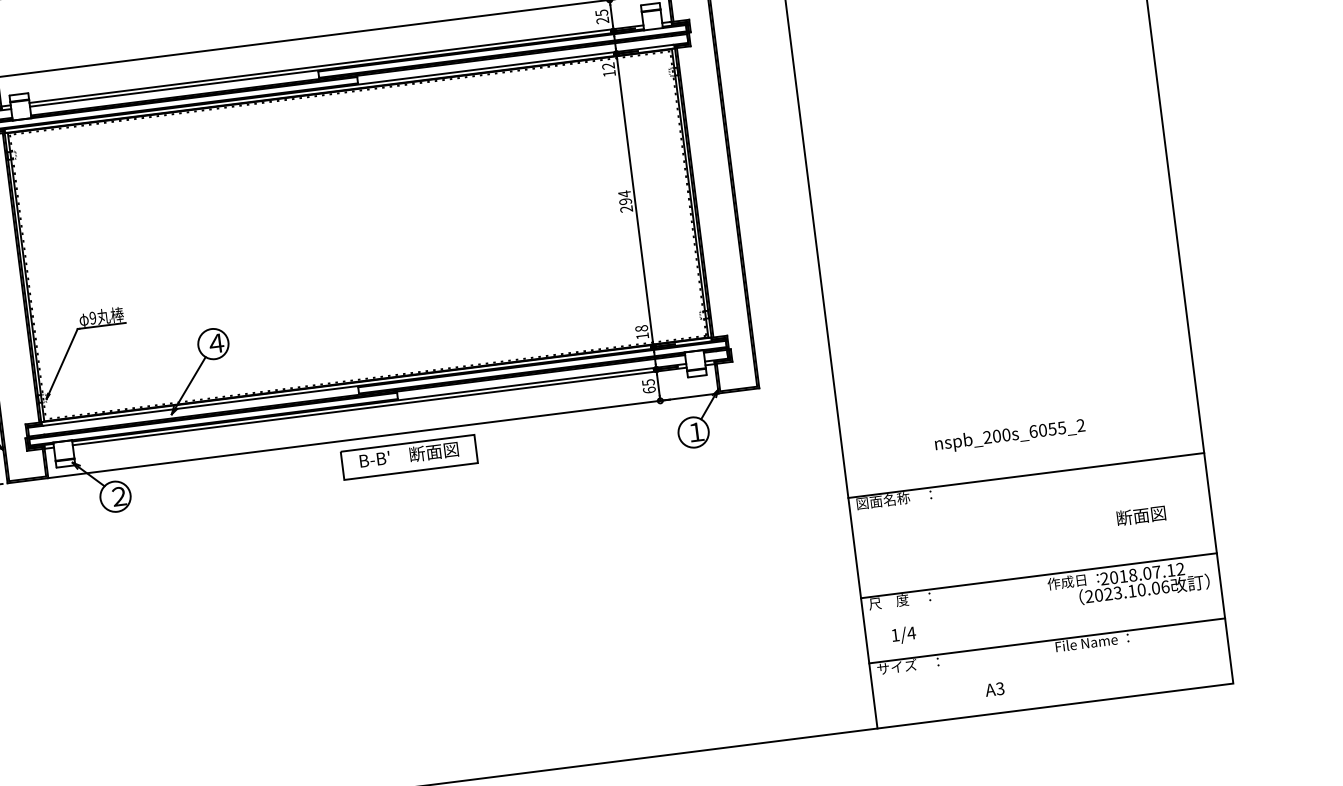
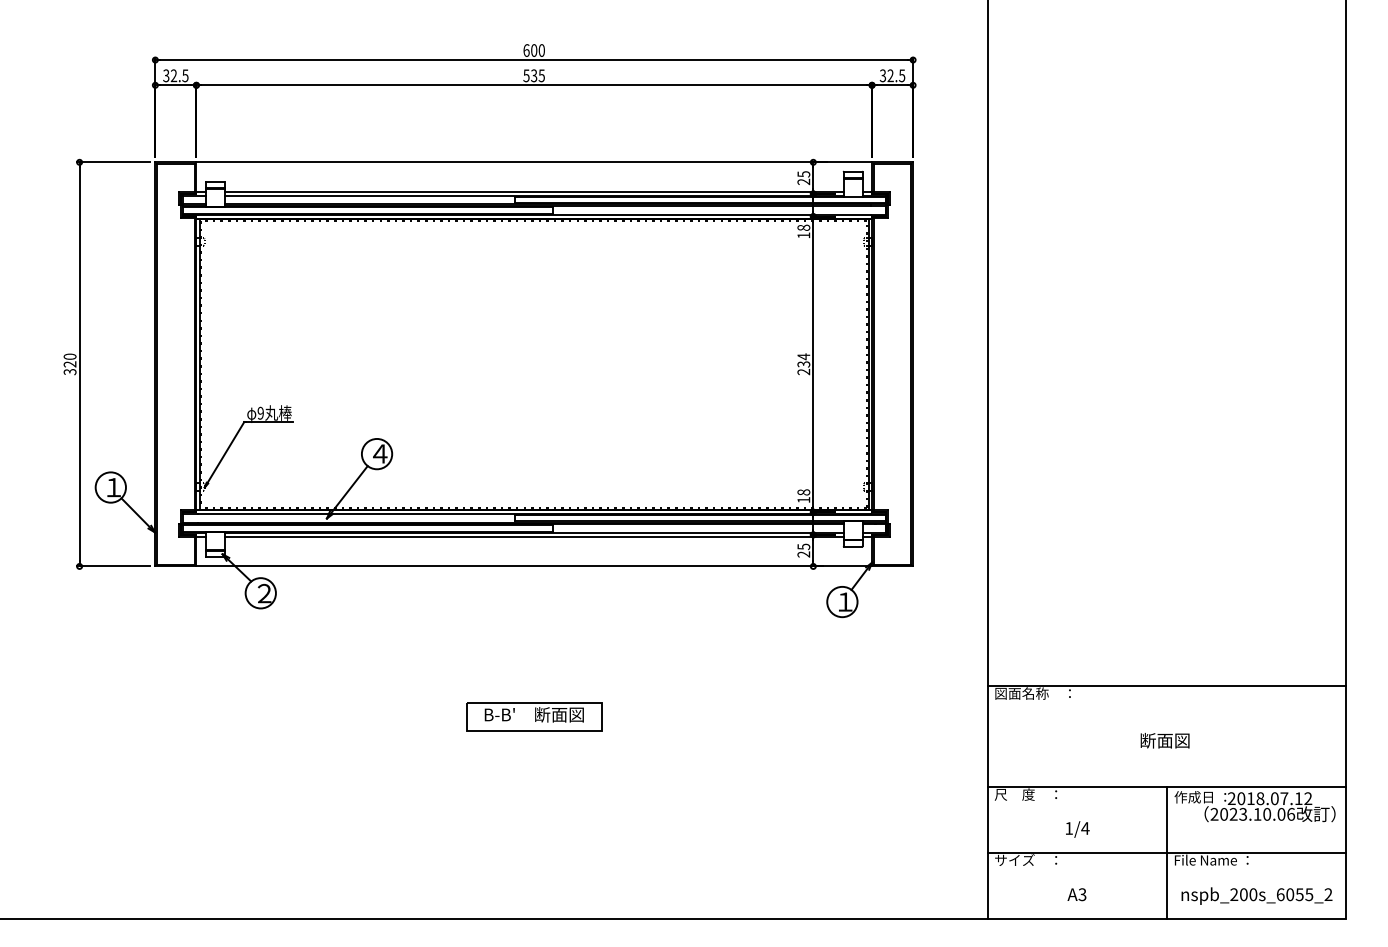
text: (608, 65) -> (803, 227), 12 -> 18
text: (625, 201) -> (803, 364), 294 -> 234
text: (649, 390) -> (803, 554), 65 -> 25
text: (1009, 435) -> (1256, 895), moved
part: (409, 456) -> (534, 716), moved
text: (1140, 515) -> (1164, 740), moved
text: (903, 635) -> (1077, 829), moved
line: (1047, 640) -> (1167, 852), added
text: (994, 689) -> (1076, 894), moved

